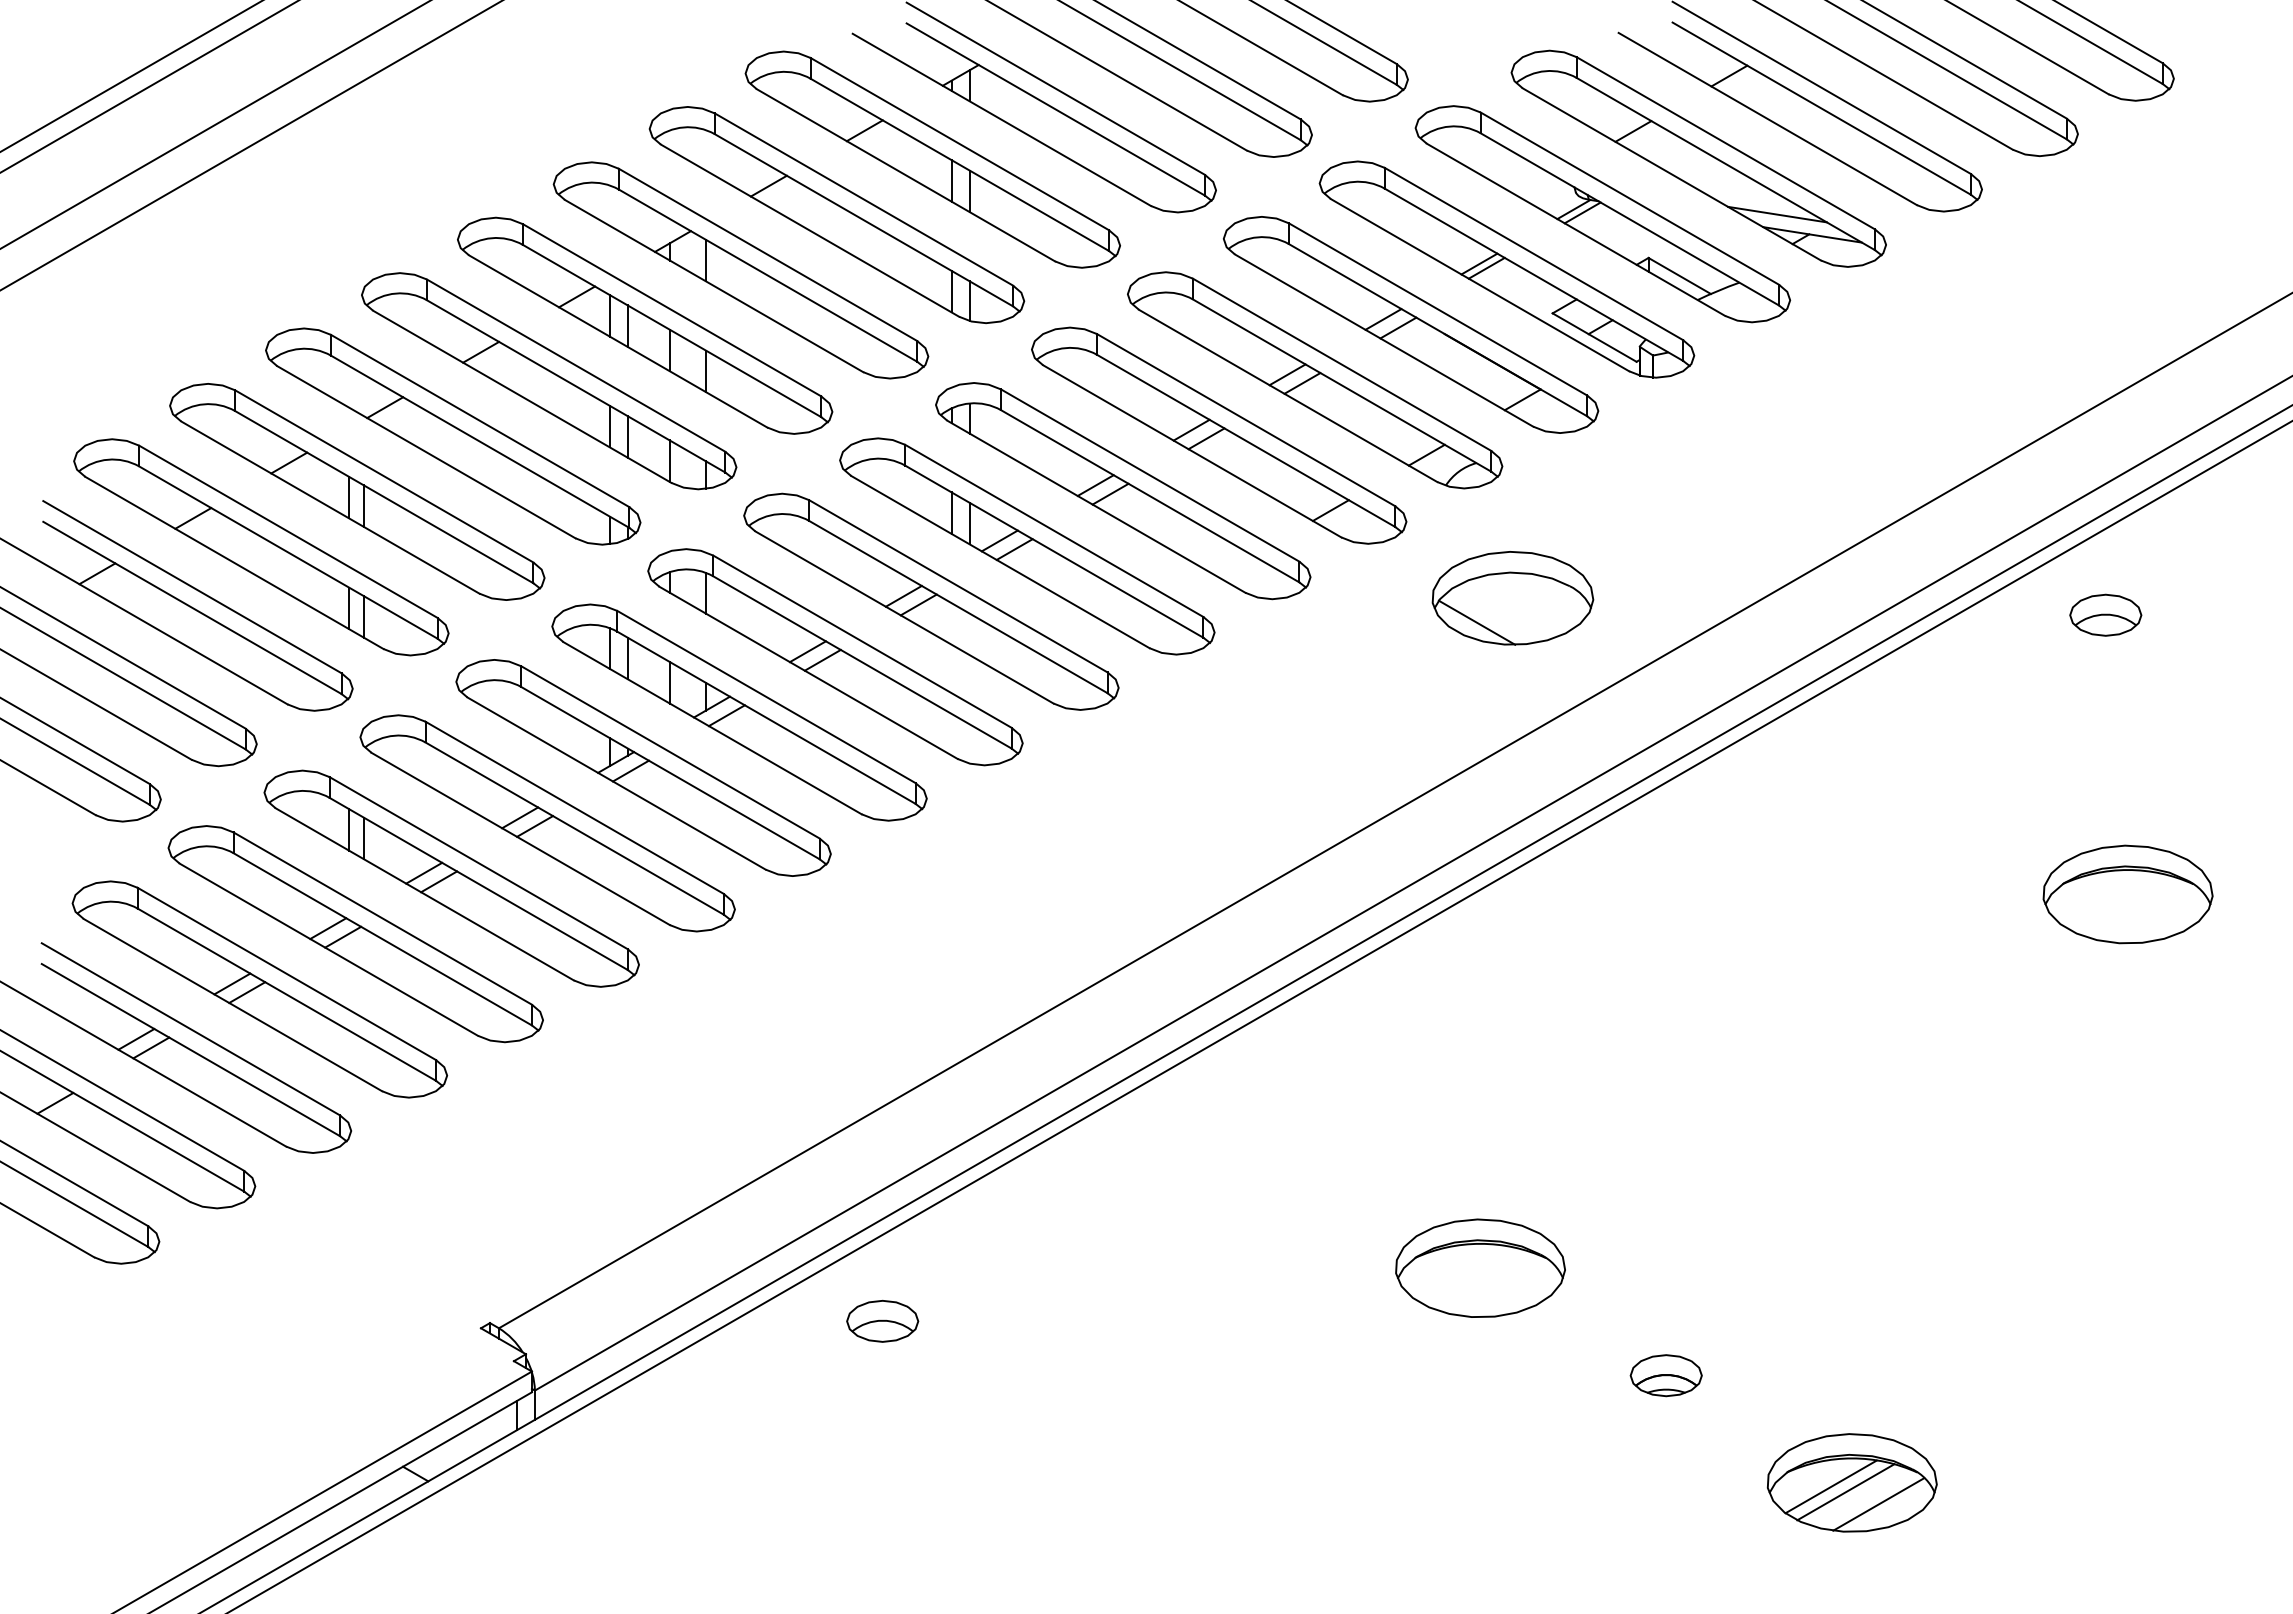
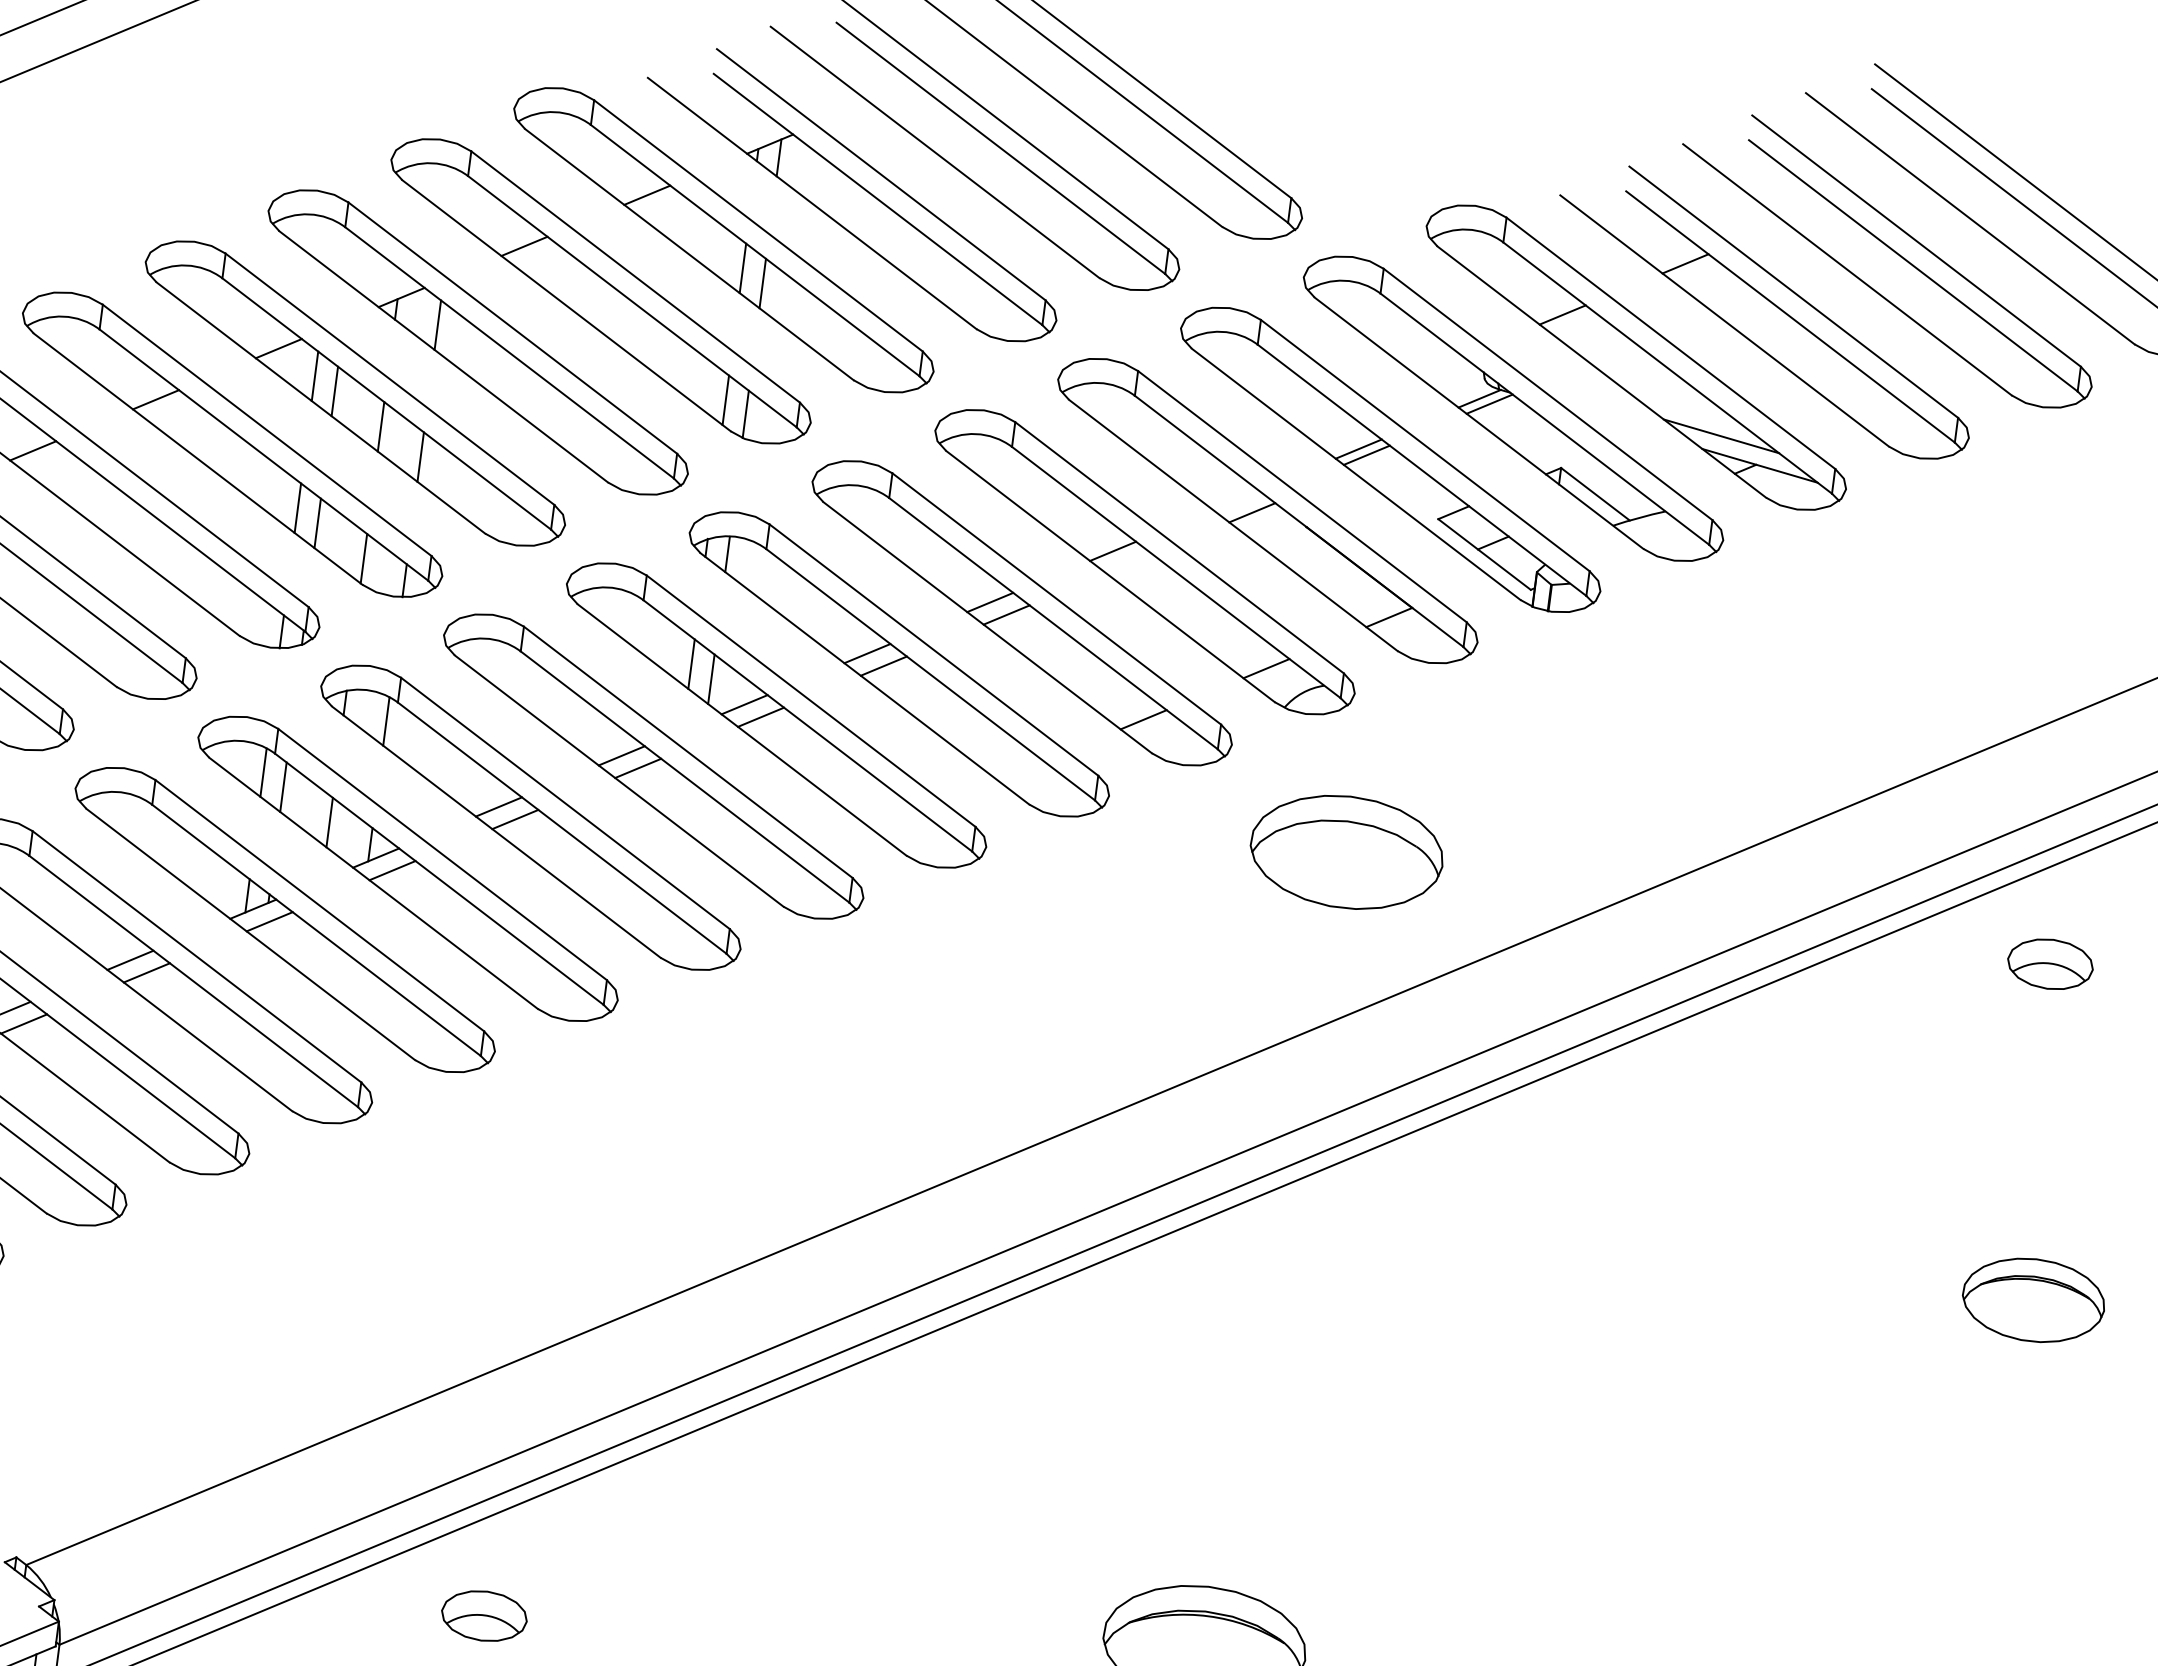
line: (1383, 319) -> (1235, 500), removed
line: (1302, 383) -> (1129, 563), removed
line: (1476, 622) -> (1299, 875), removed
part: (2127, 894) -> (2033, 1300), size x0.7

